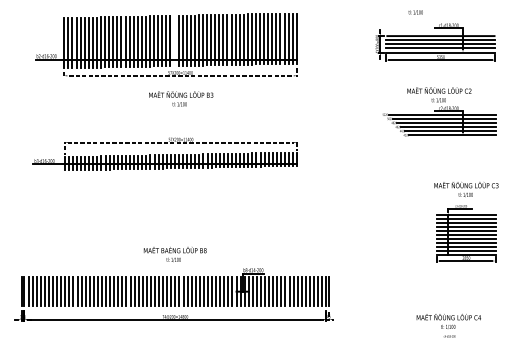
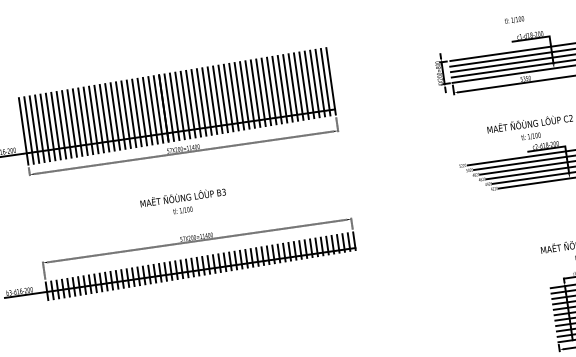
text: (415, 12) -> (514, 20), moved
line: (174, 40) -> (169, 106), added
text: (181, 98) -> (184, 202), moved

